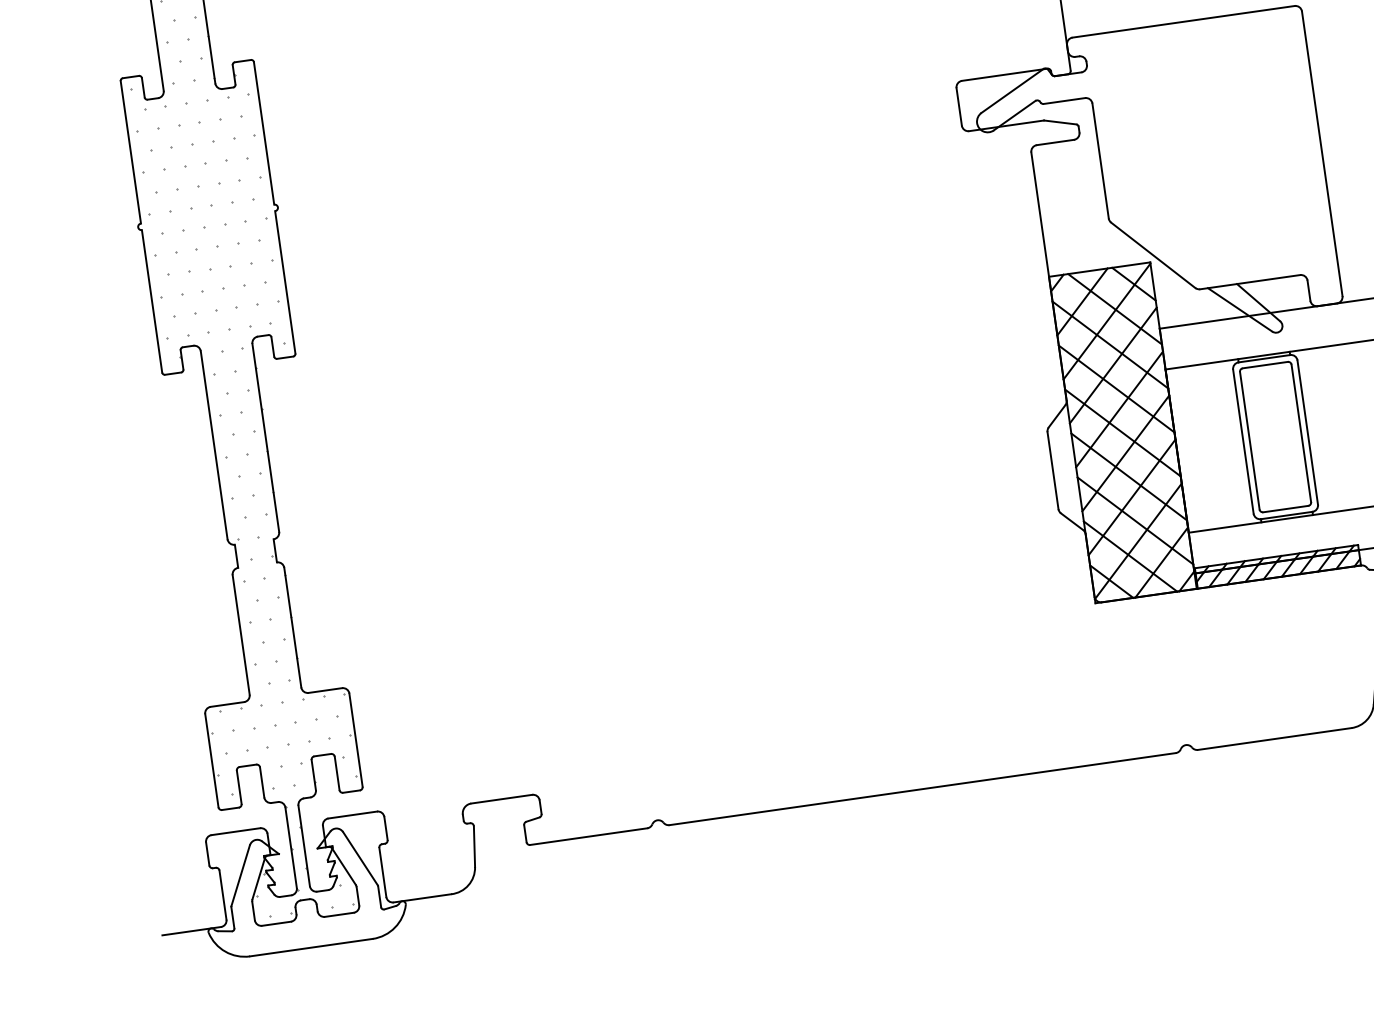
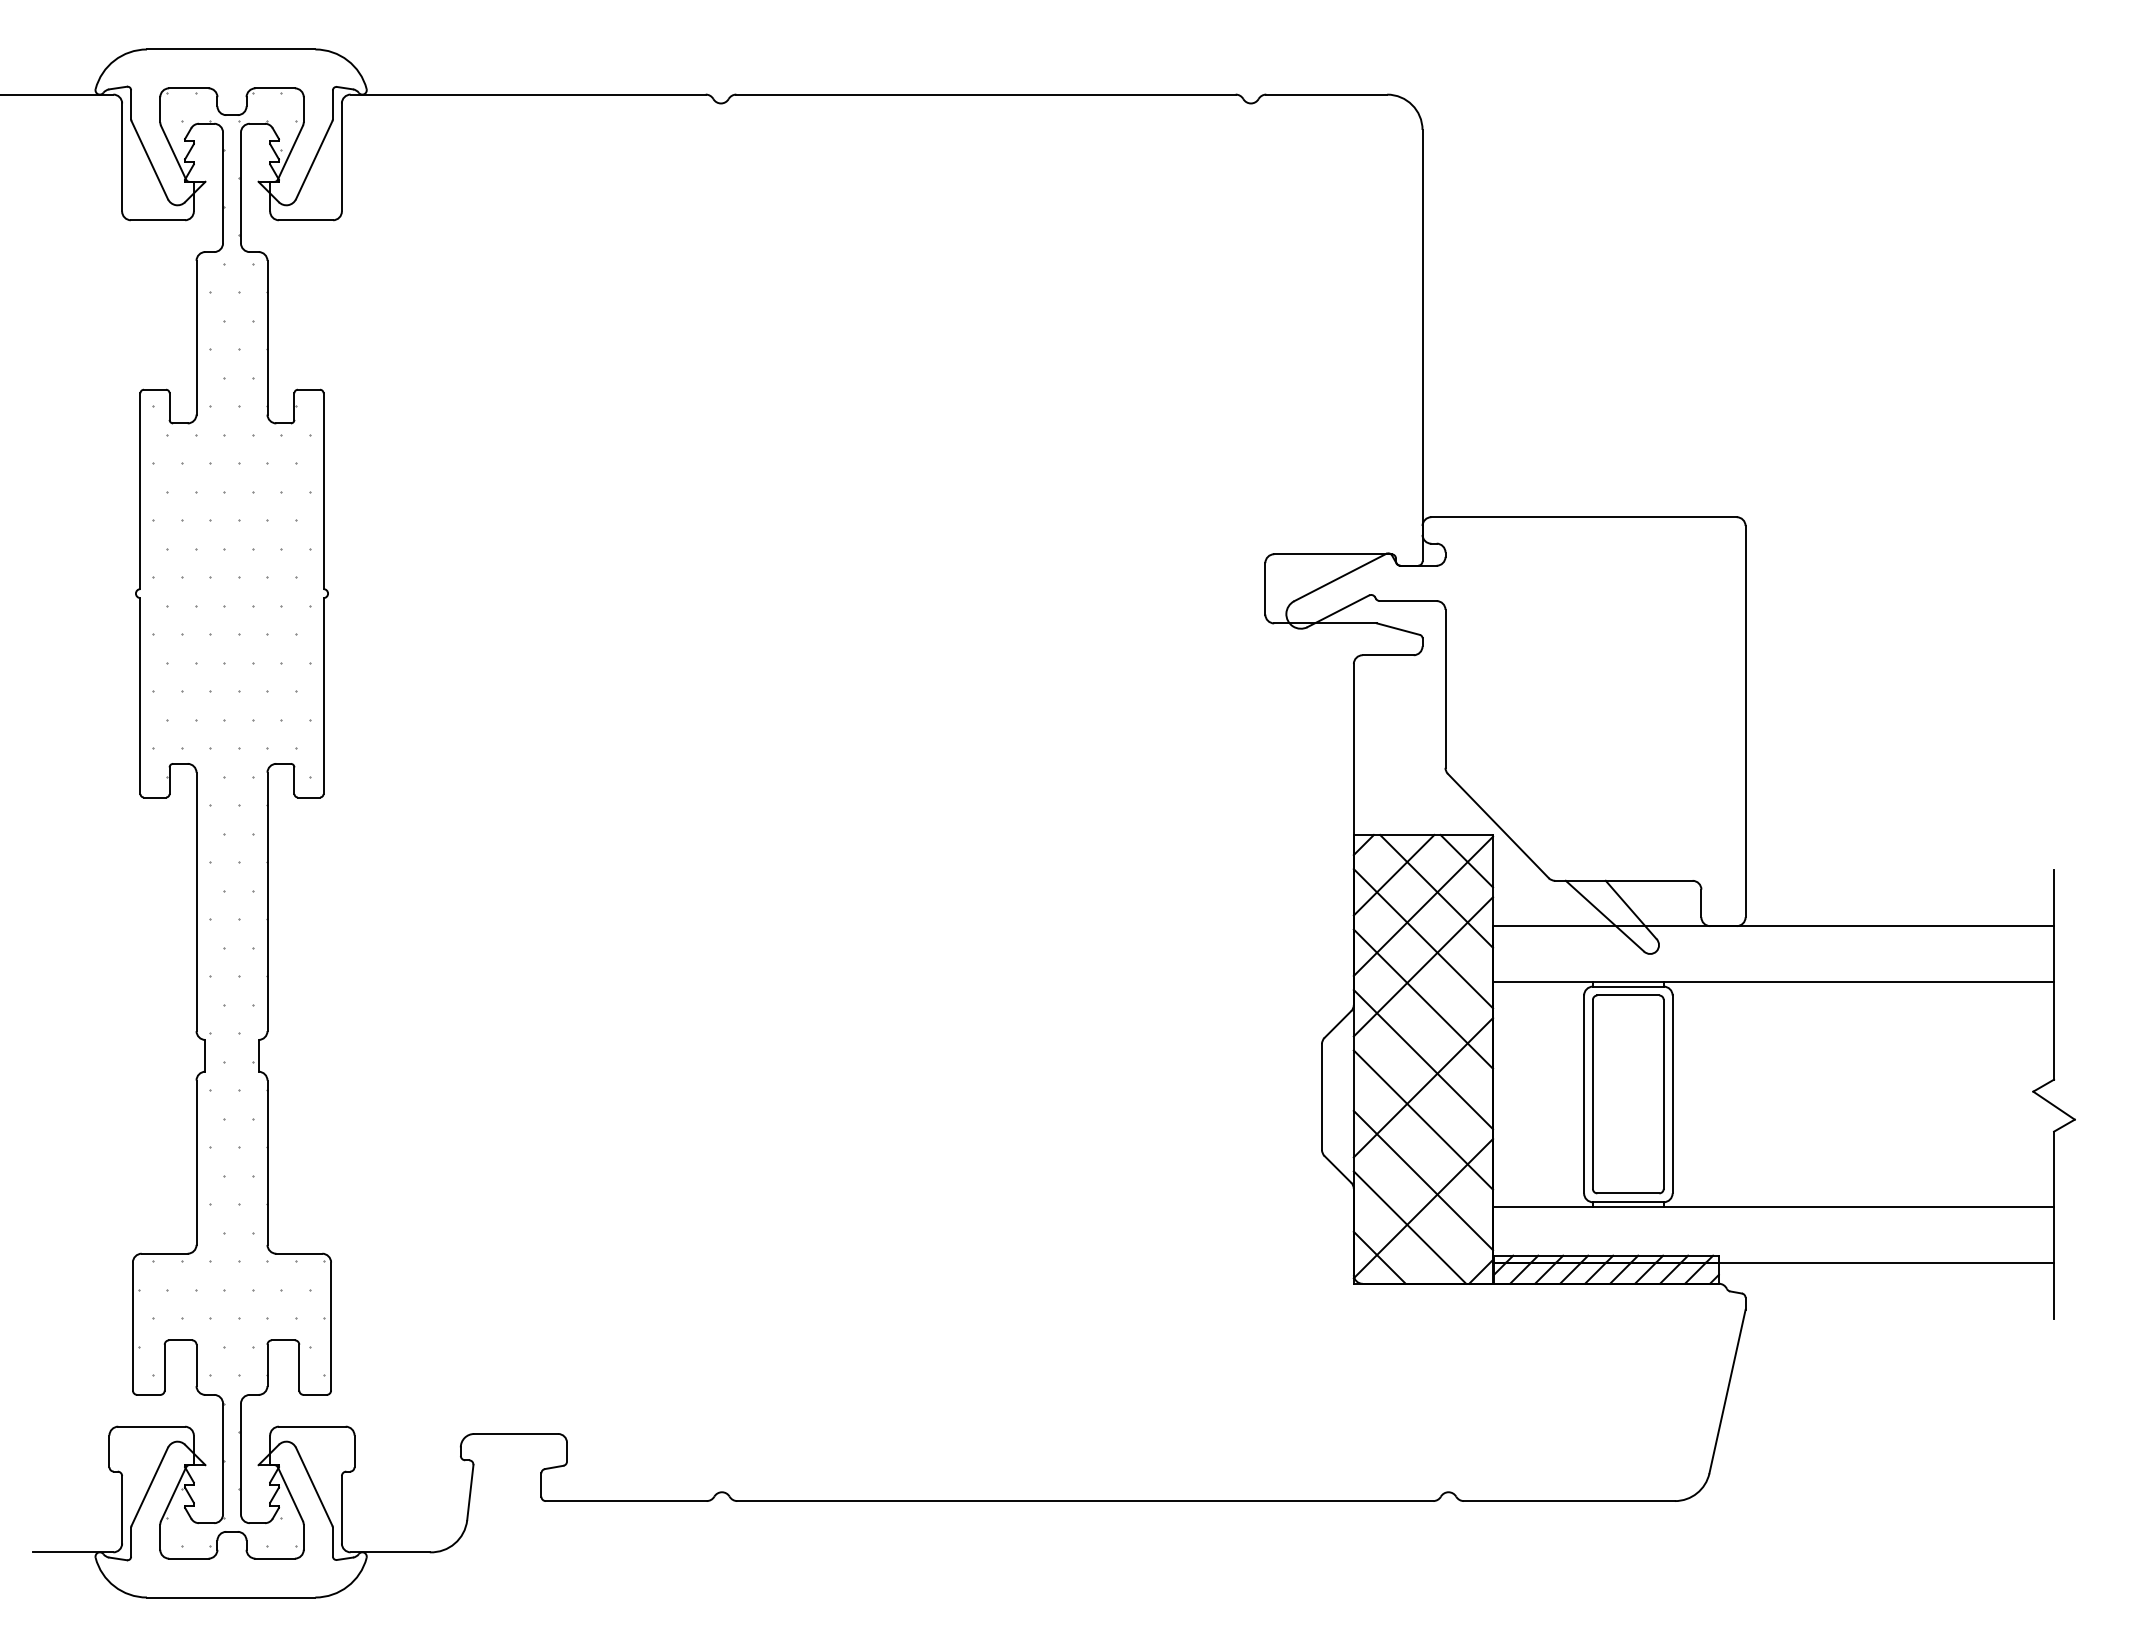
line: (1119, 408) -> (1423, 1026), removed
line: (1132, 496) -> (1423, 1147), removed
line: (1161, 562) -> (1450, 1241), removed

